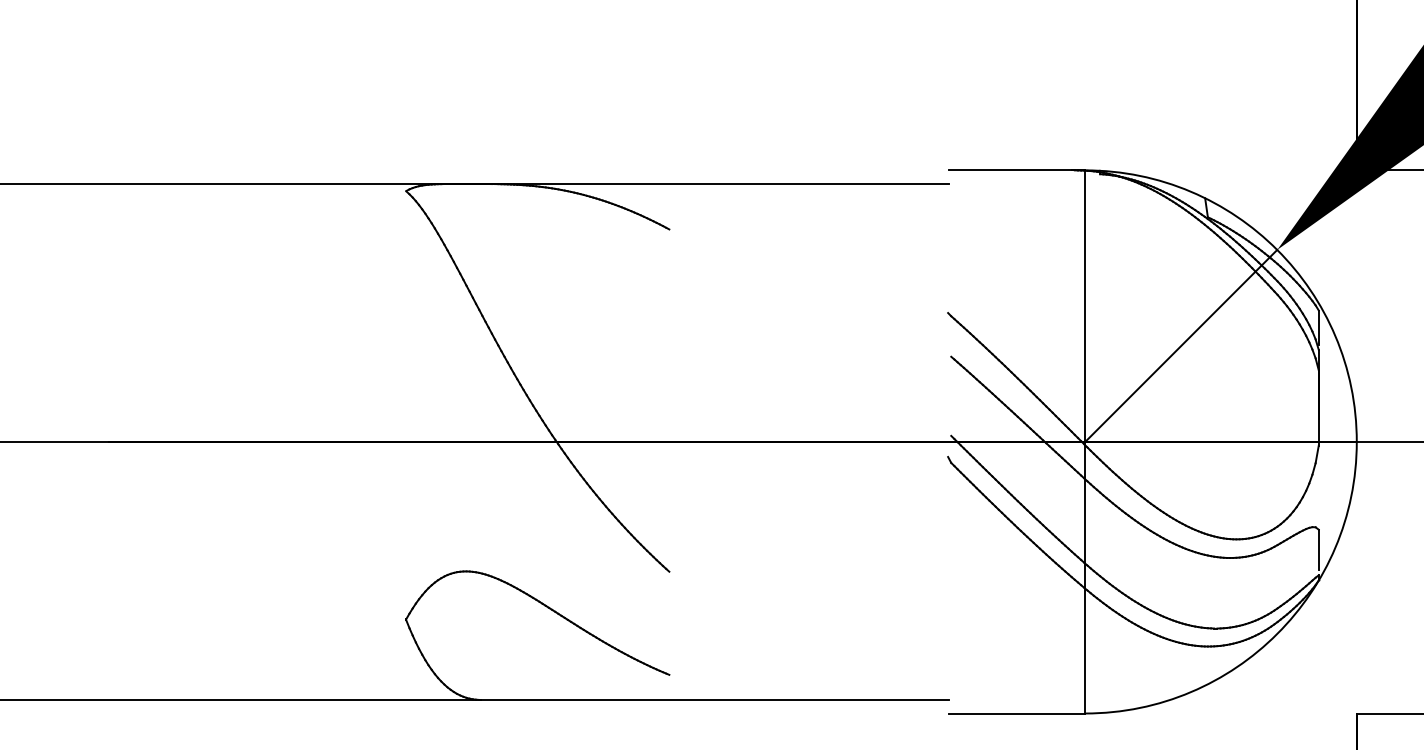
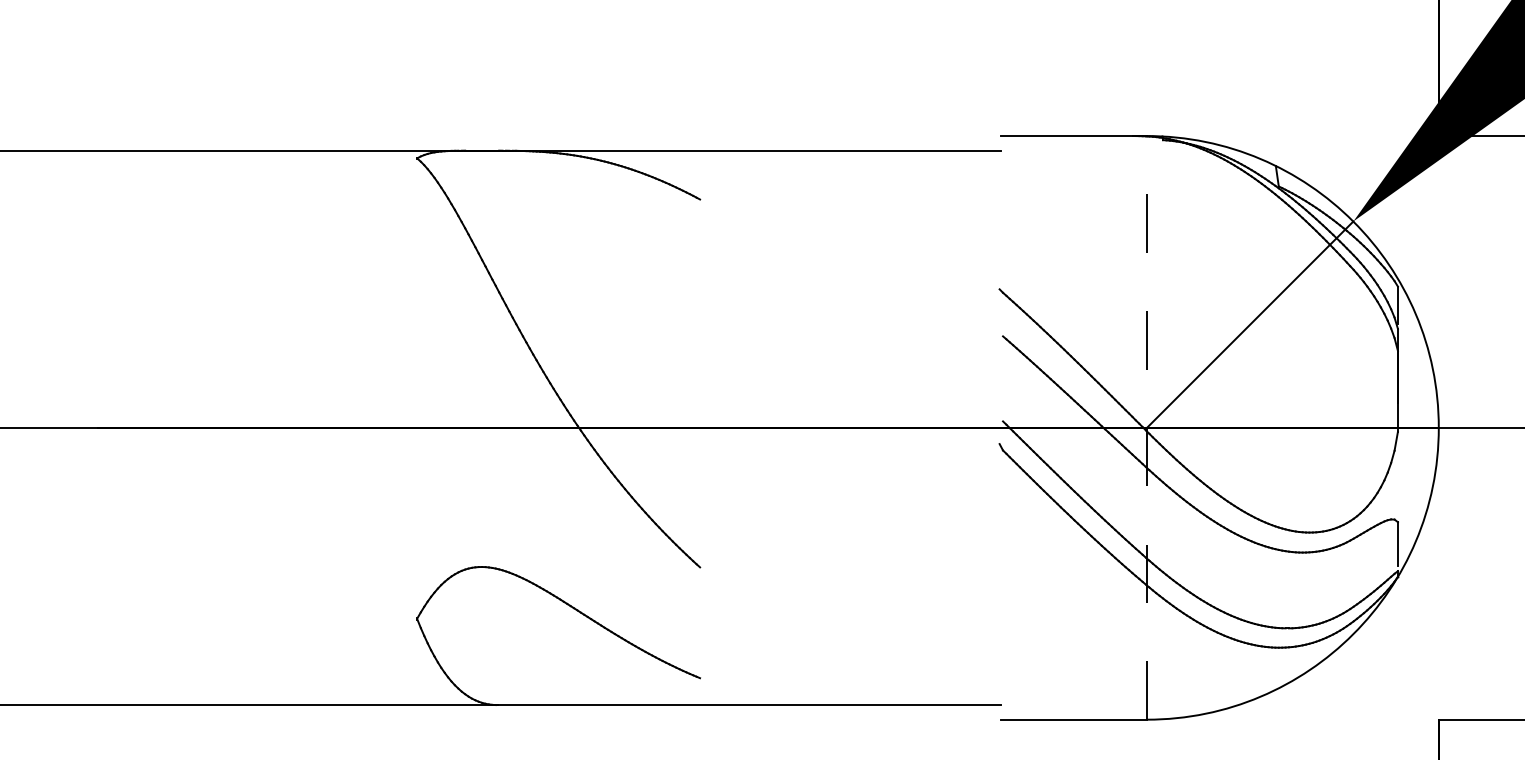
line: (1085, 441) -> (1147, 427), solid -> dashed

